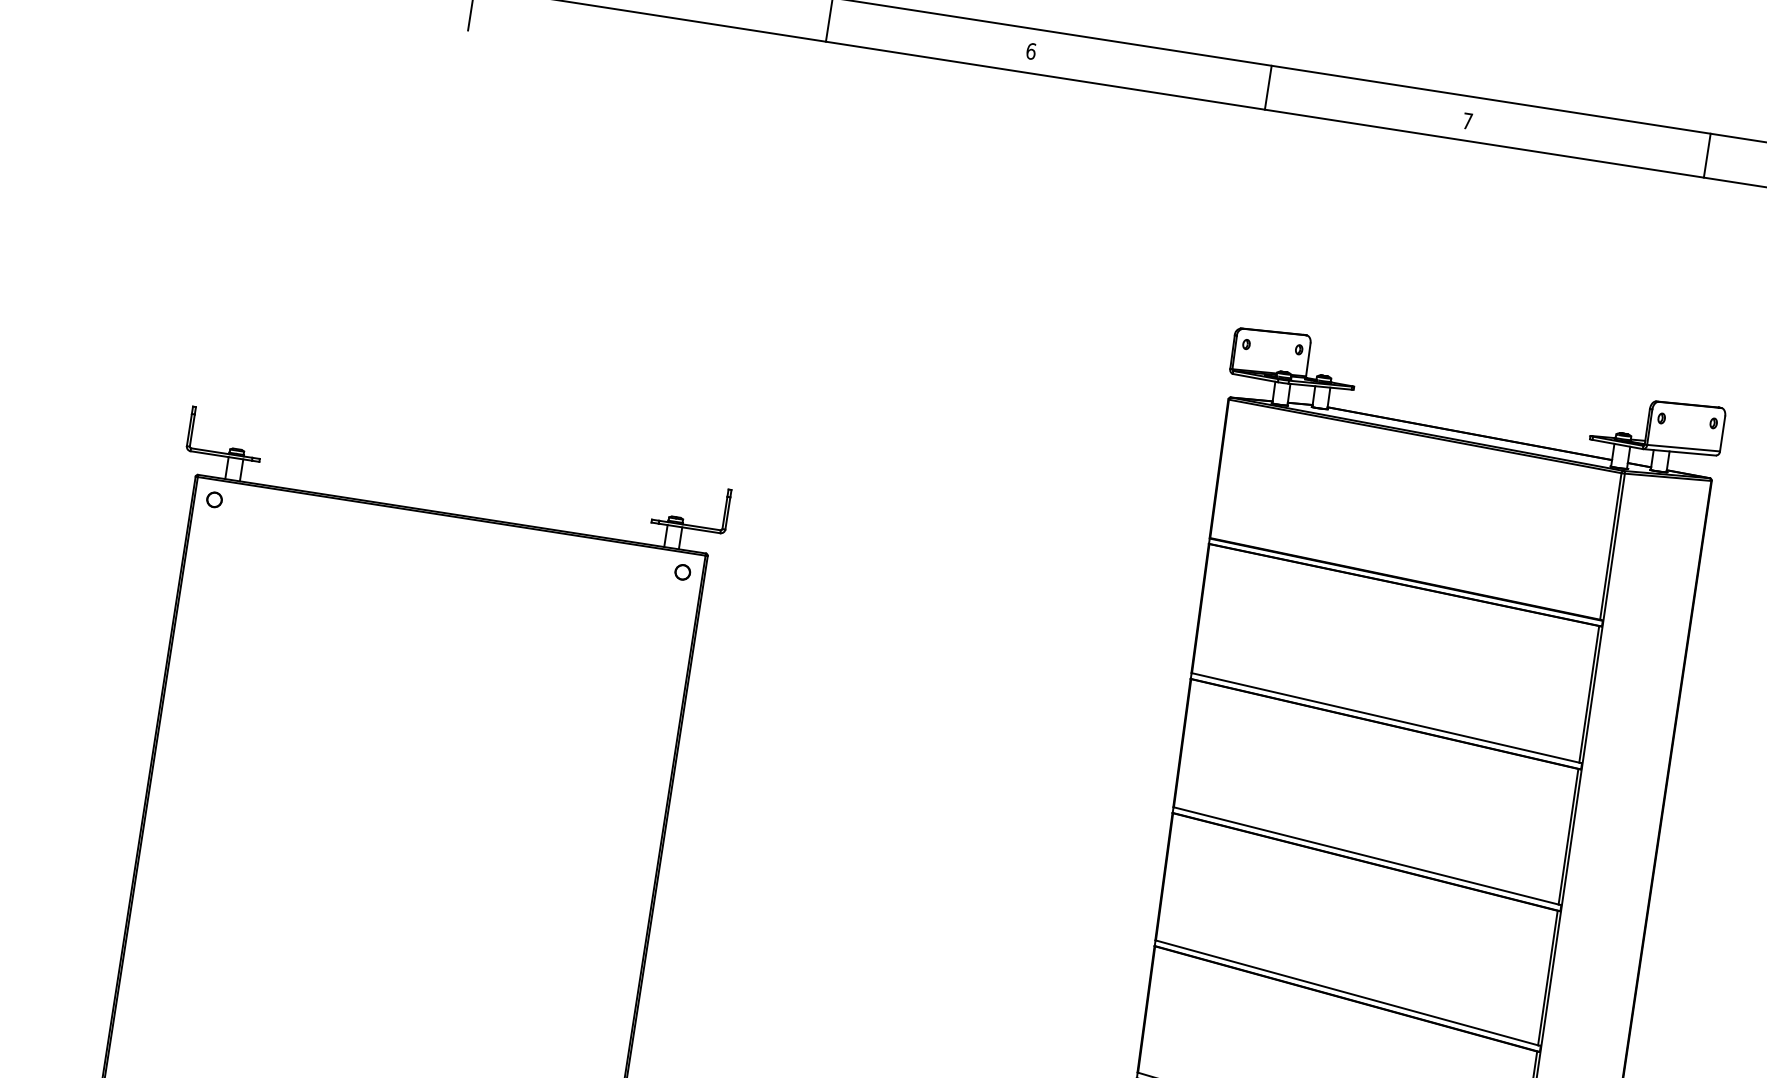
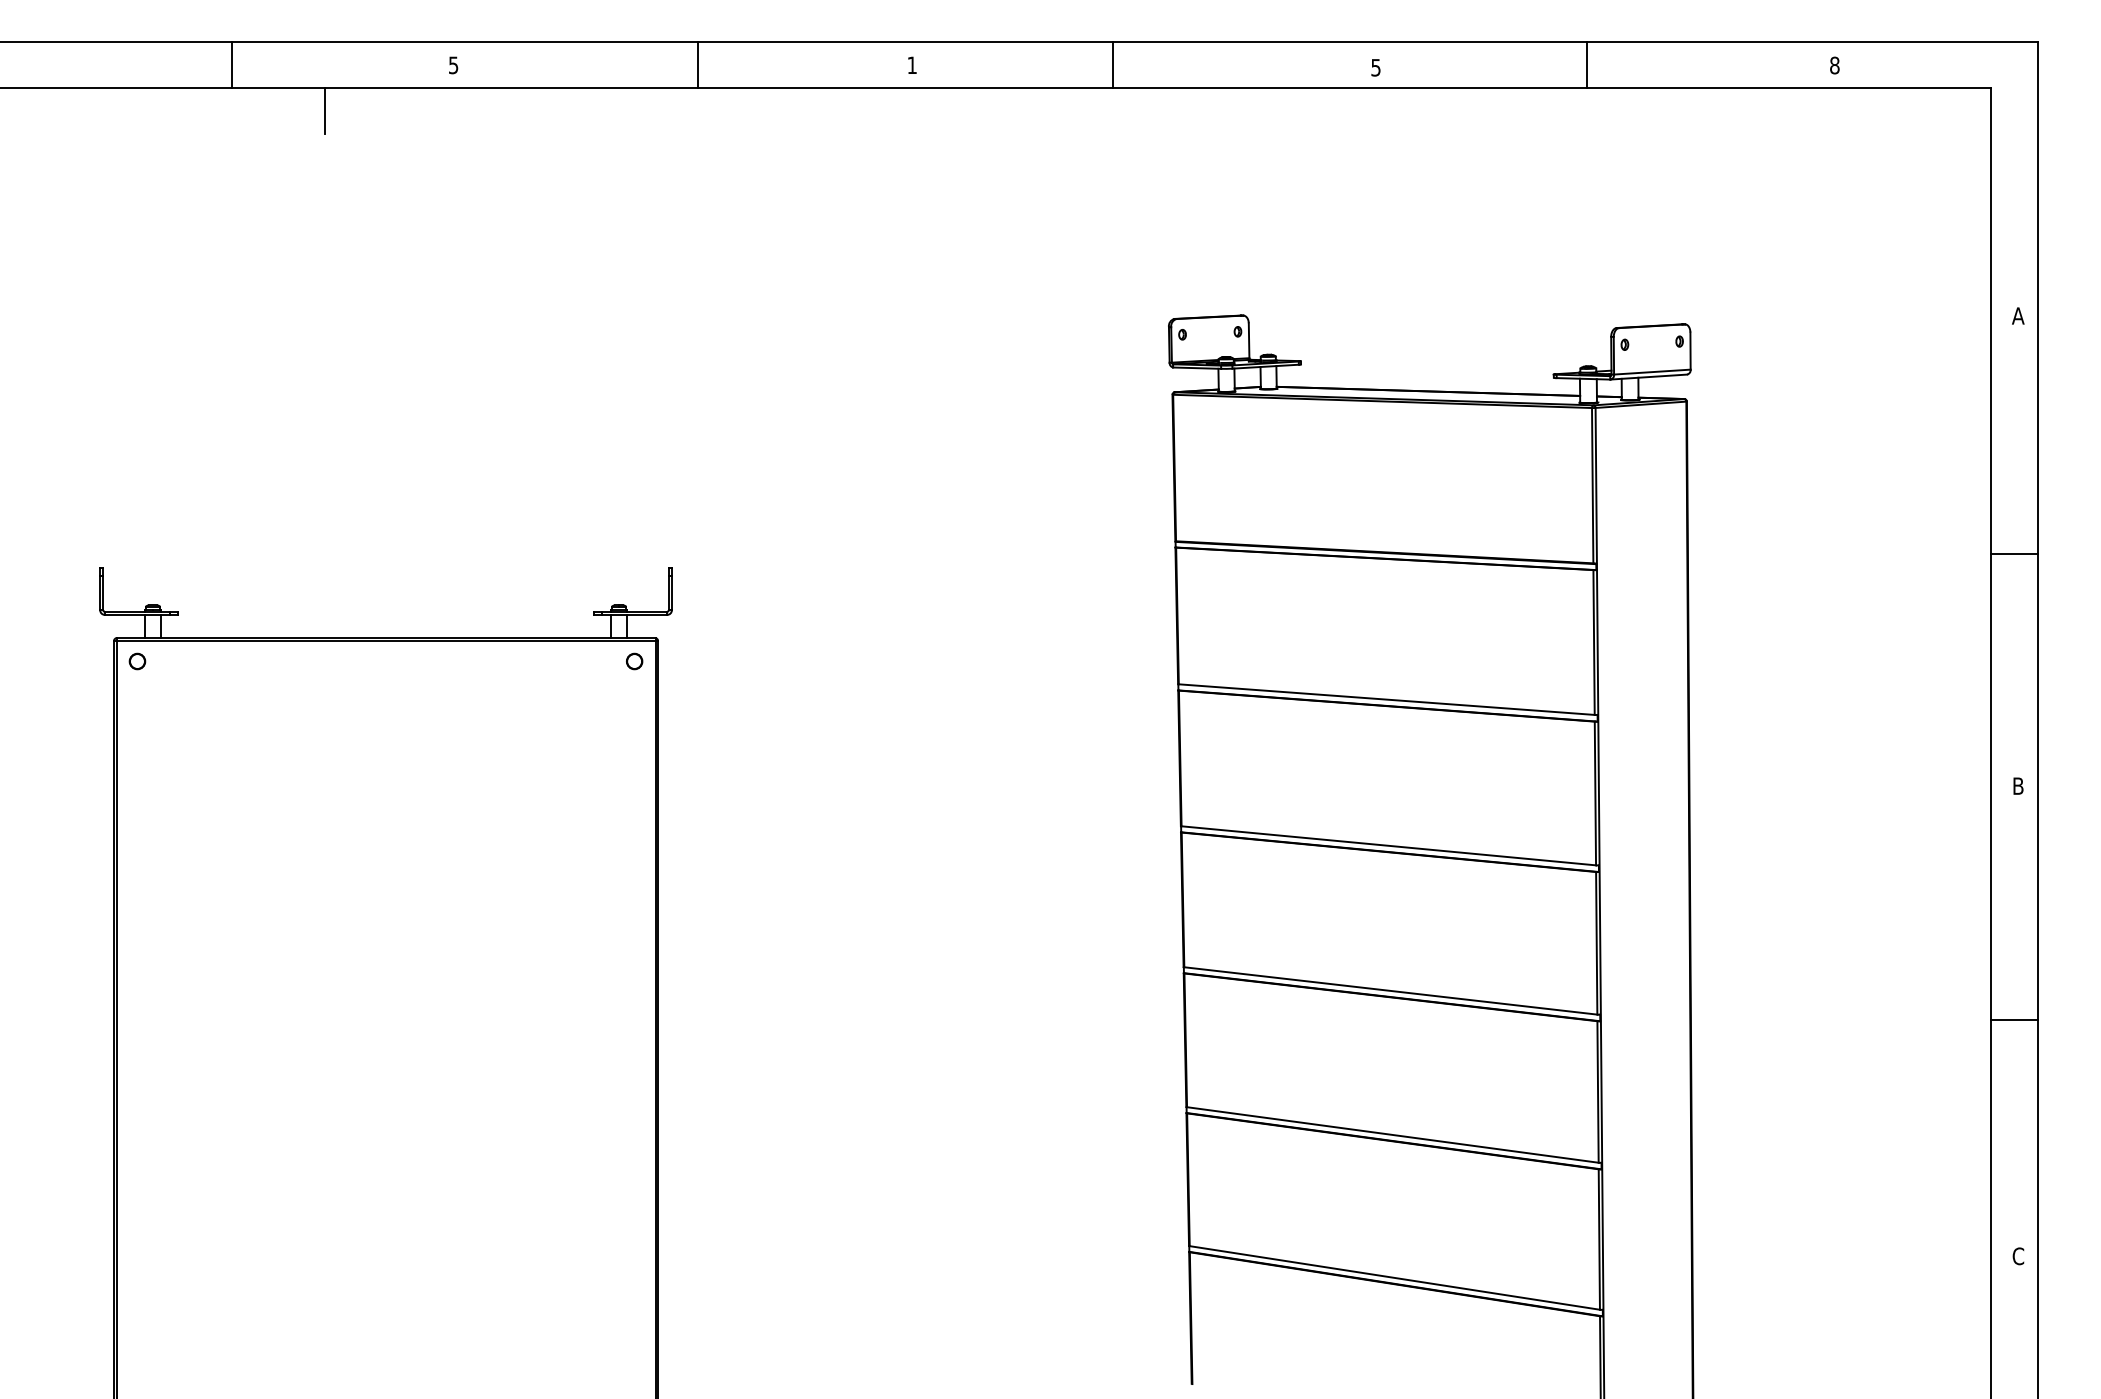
text: (1031, 51) -> (912, 65), 6 -> 1
line: (1267, 87) -> (1112, 64), moved
text: (1467, 120) -> (1375, 67), 7 -> 5
line: (1706, 155) -> (1586, 64), moved

